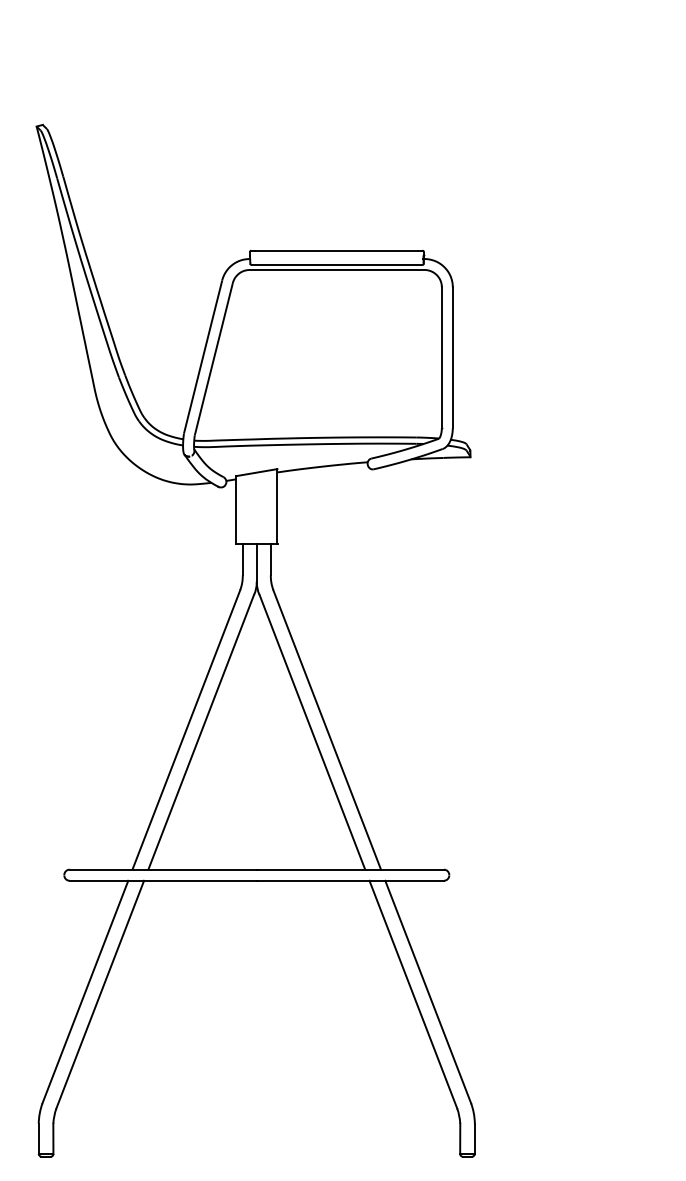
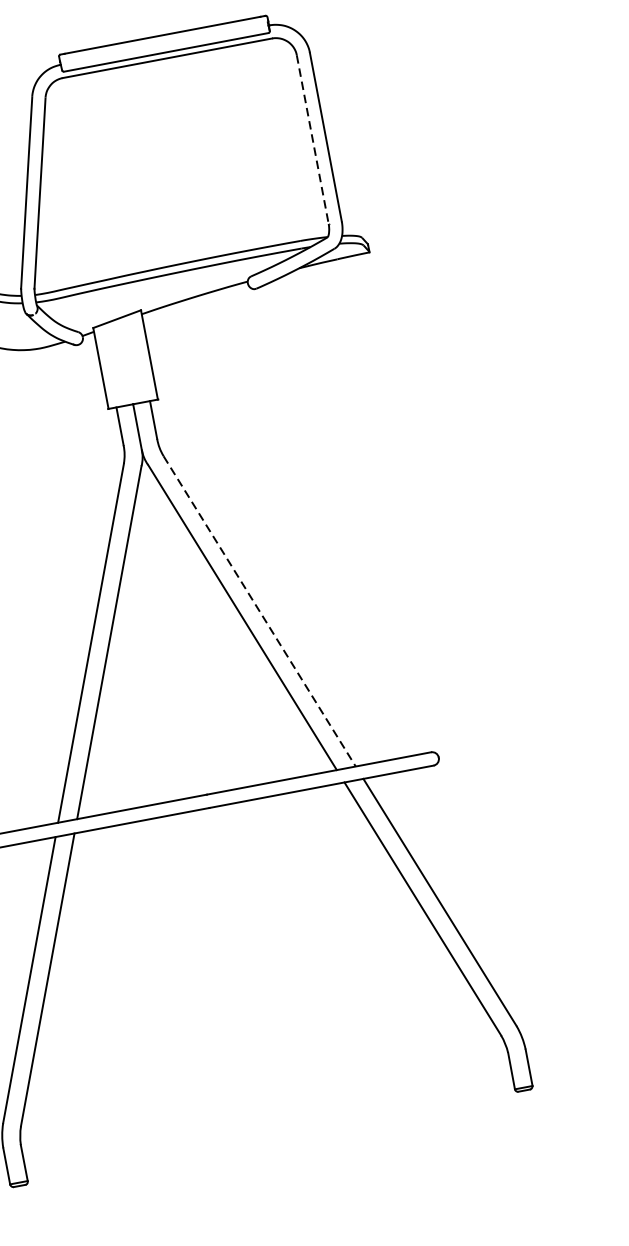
line: (441, 358) -> (312, 140), solid -> dashed
line: (327, 729) -> (259, 610), solid -> dashed

